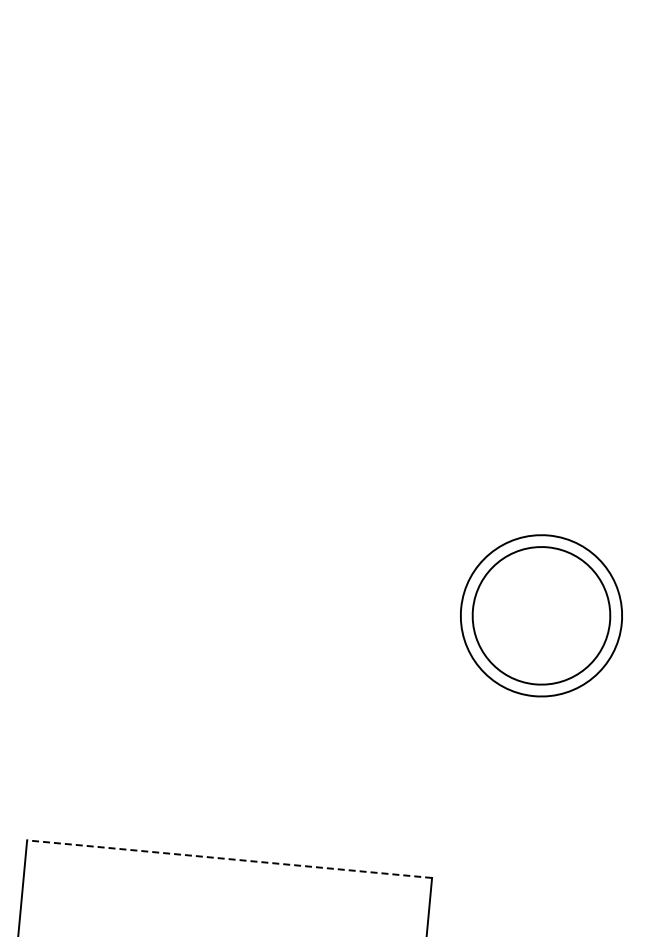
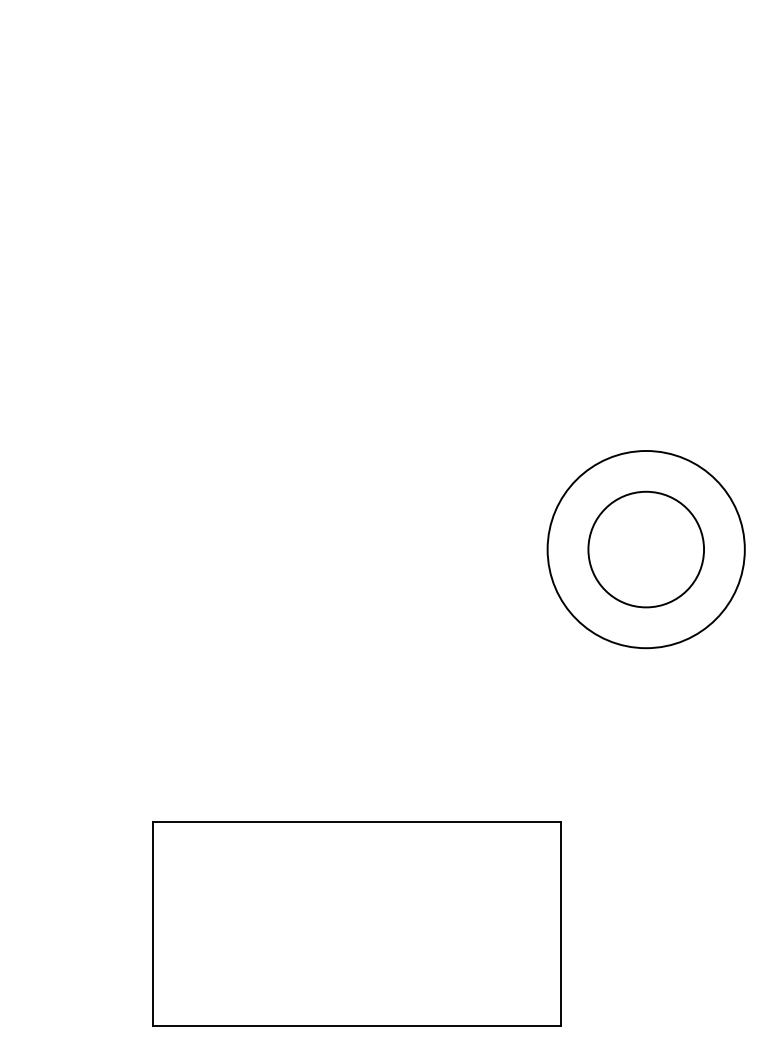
circle: (540, 615) -> (645, 549), size x1.43
circle: (541, 615) -> (646, 549), size x0.71
line: (228, 859) -> (356, 821), dashed -> solid

